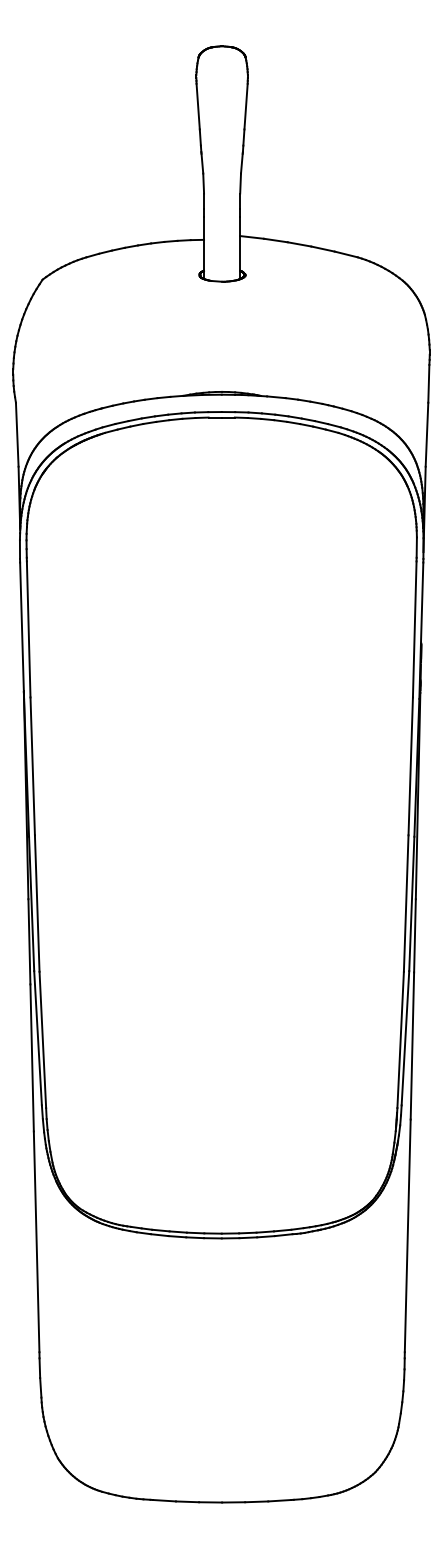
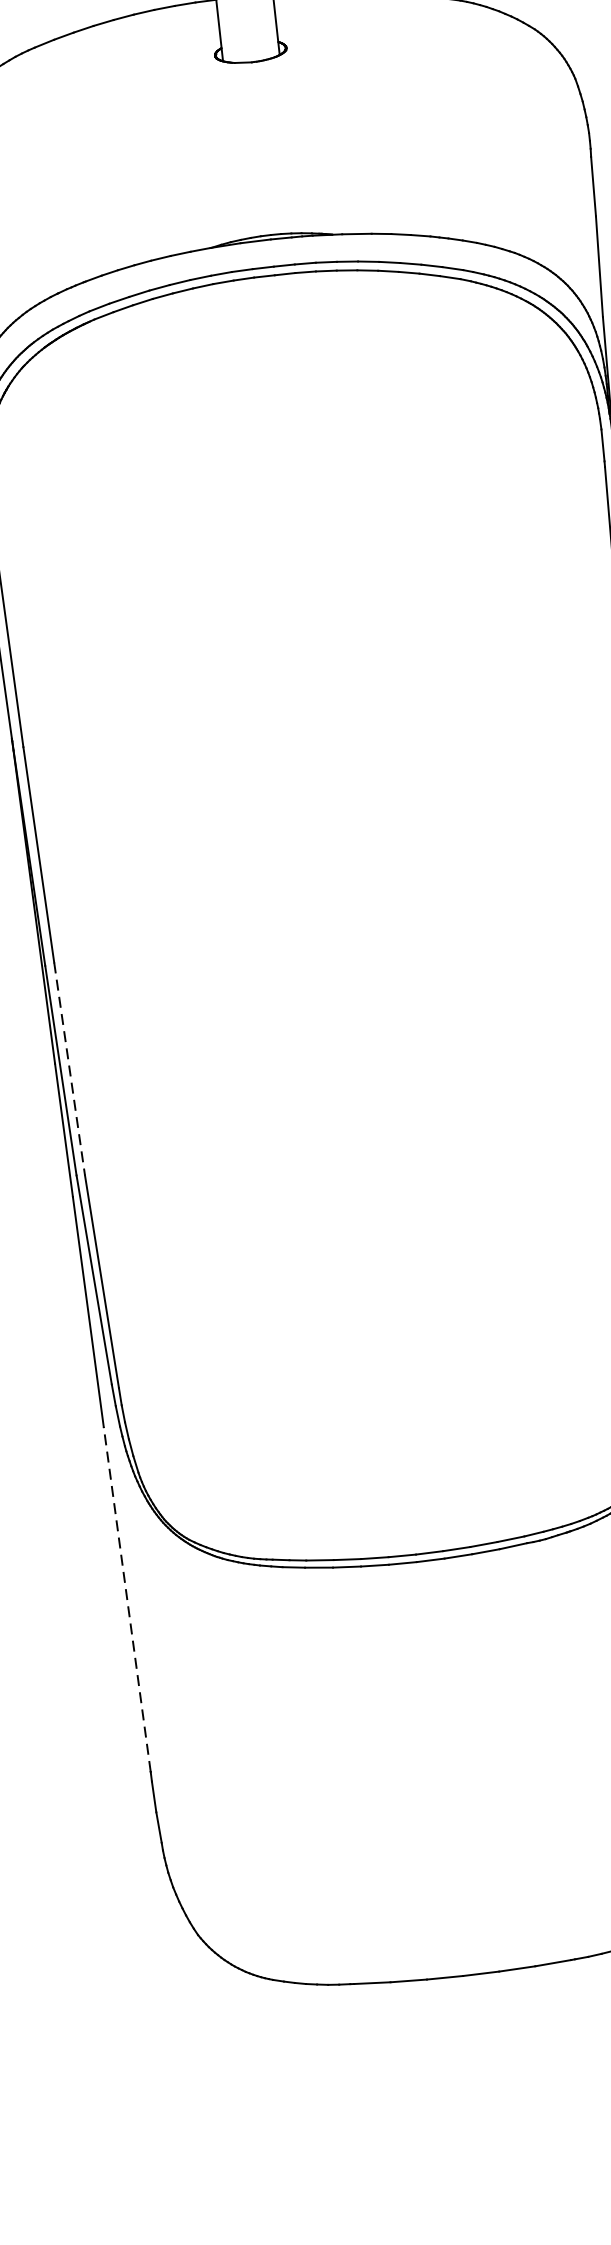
line: (37, 904) -> (70, 1070), solid -> dashed
line: (36, 1241) -> (126, 1598), solid -> dashed

